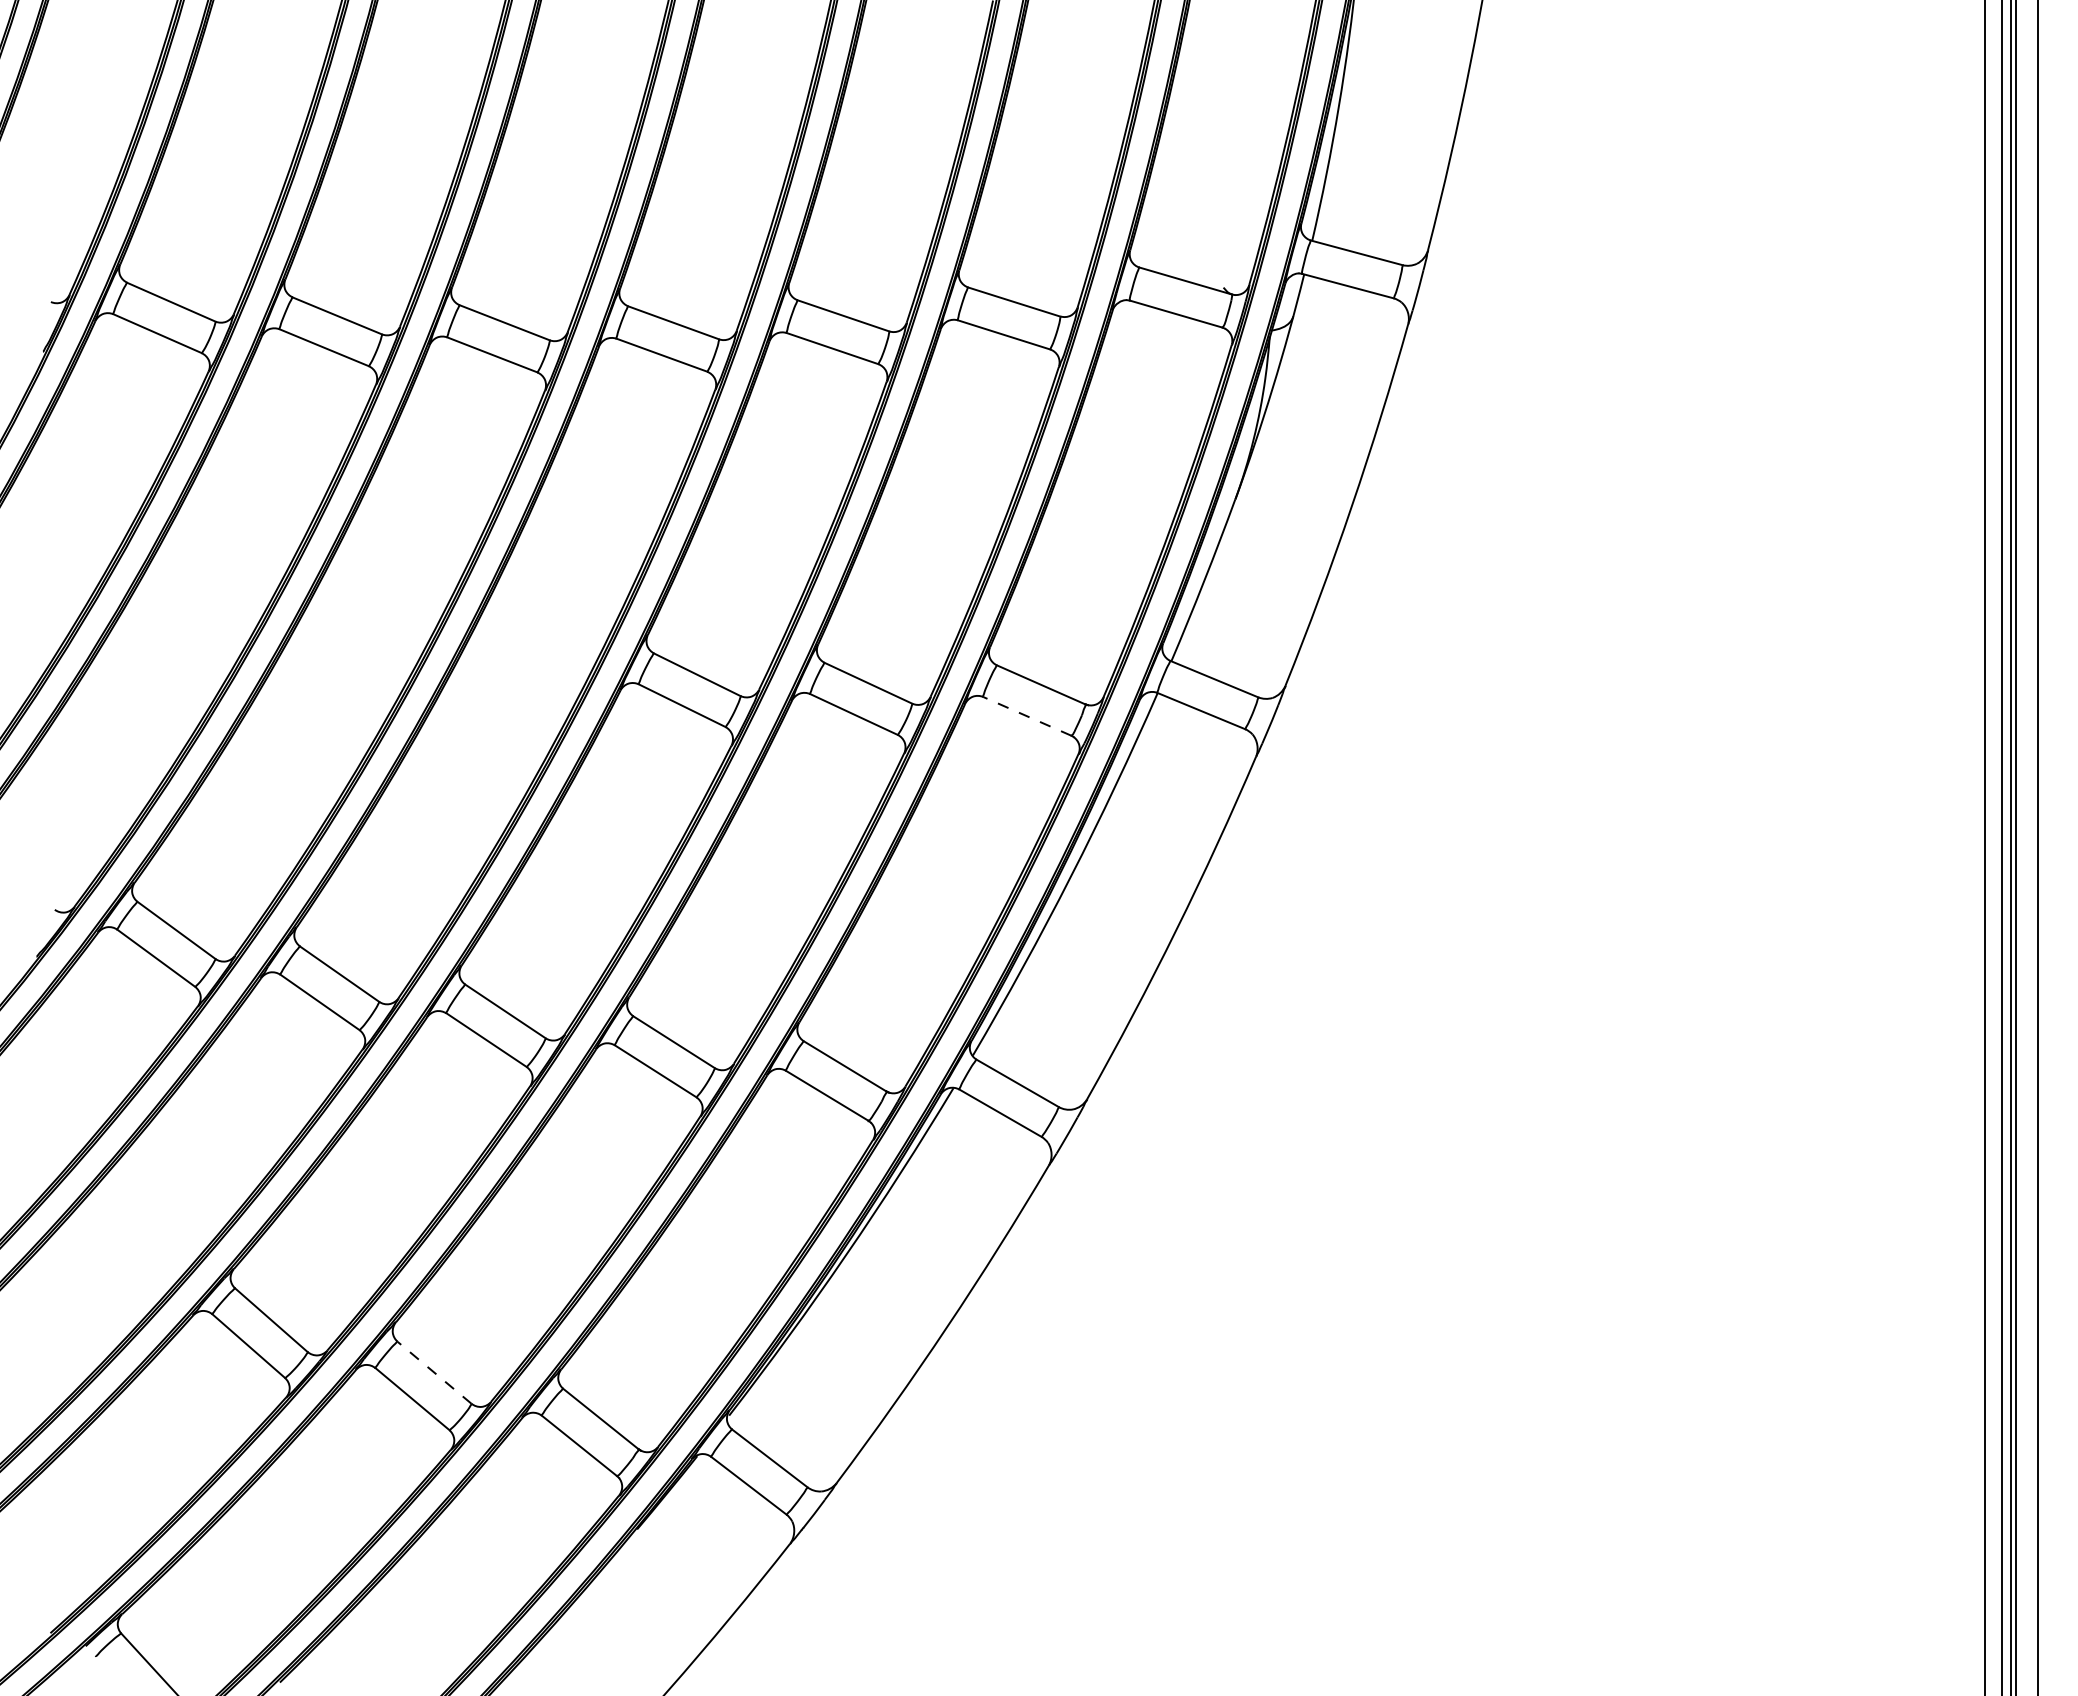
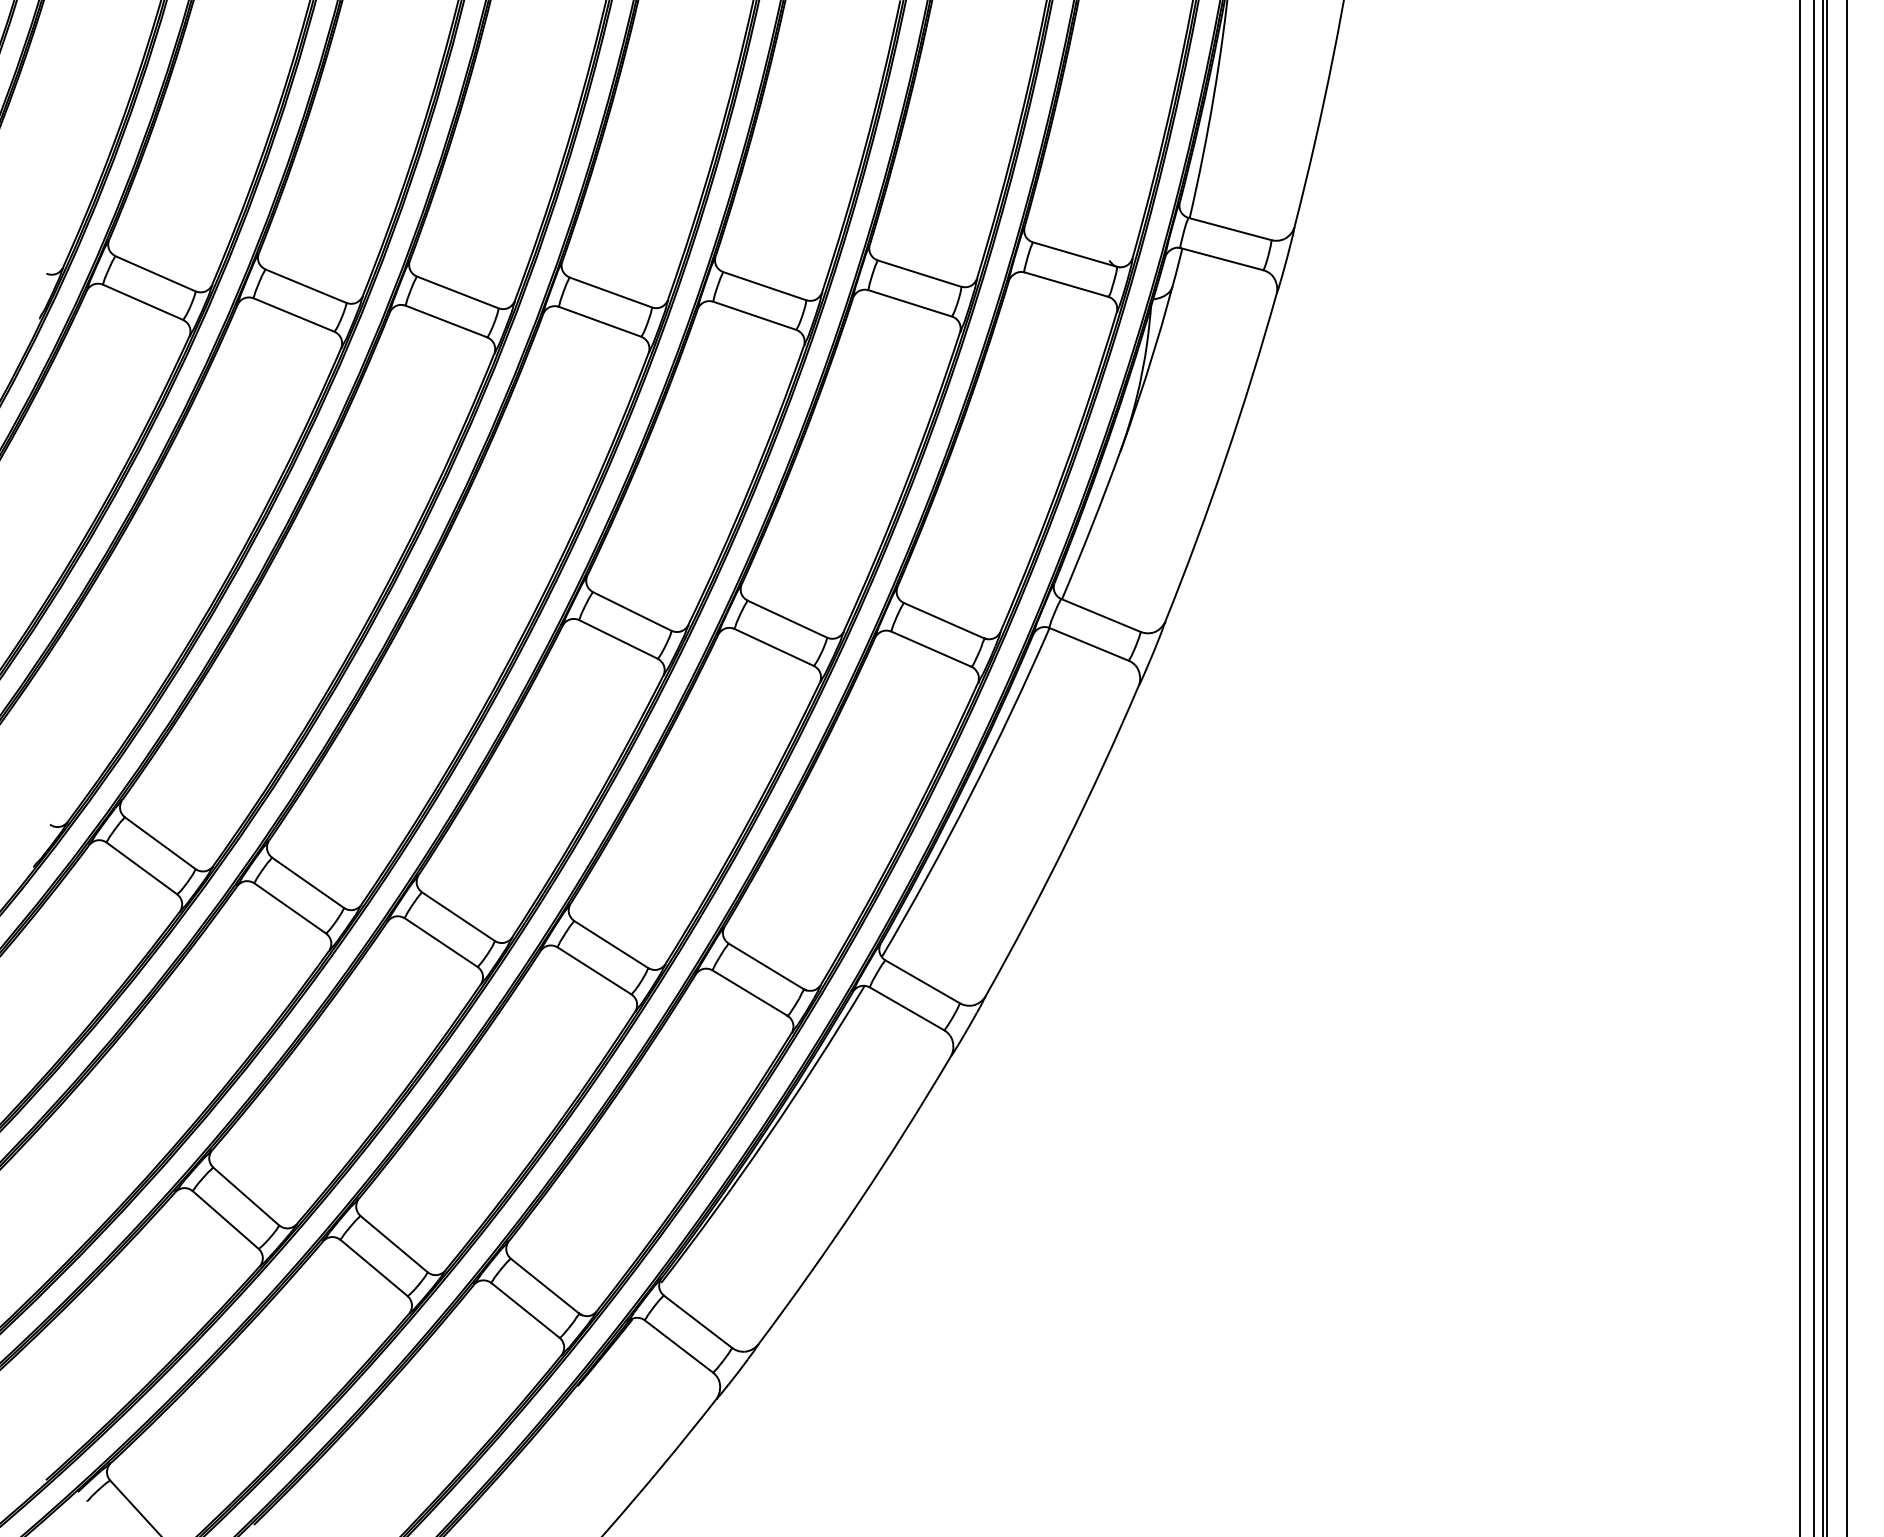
line: (1026, 716) -> (930, 649), dashed -> solid
line: (434, 1372) -> (394, 1243), dashed -> solid

